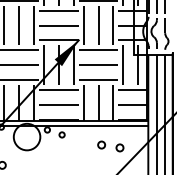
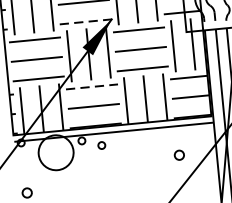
line: (58, 40) -> (85, 22), solid -> dashed
line: (58, 89) -> (91, 86), solid -> dashed
part: (101, 144) -> (154, 153), removed

